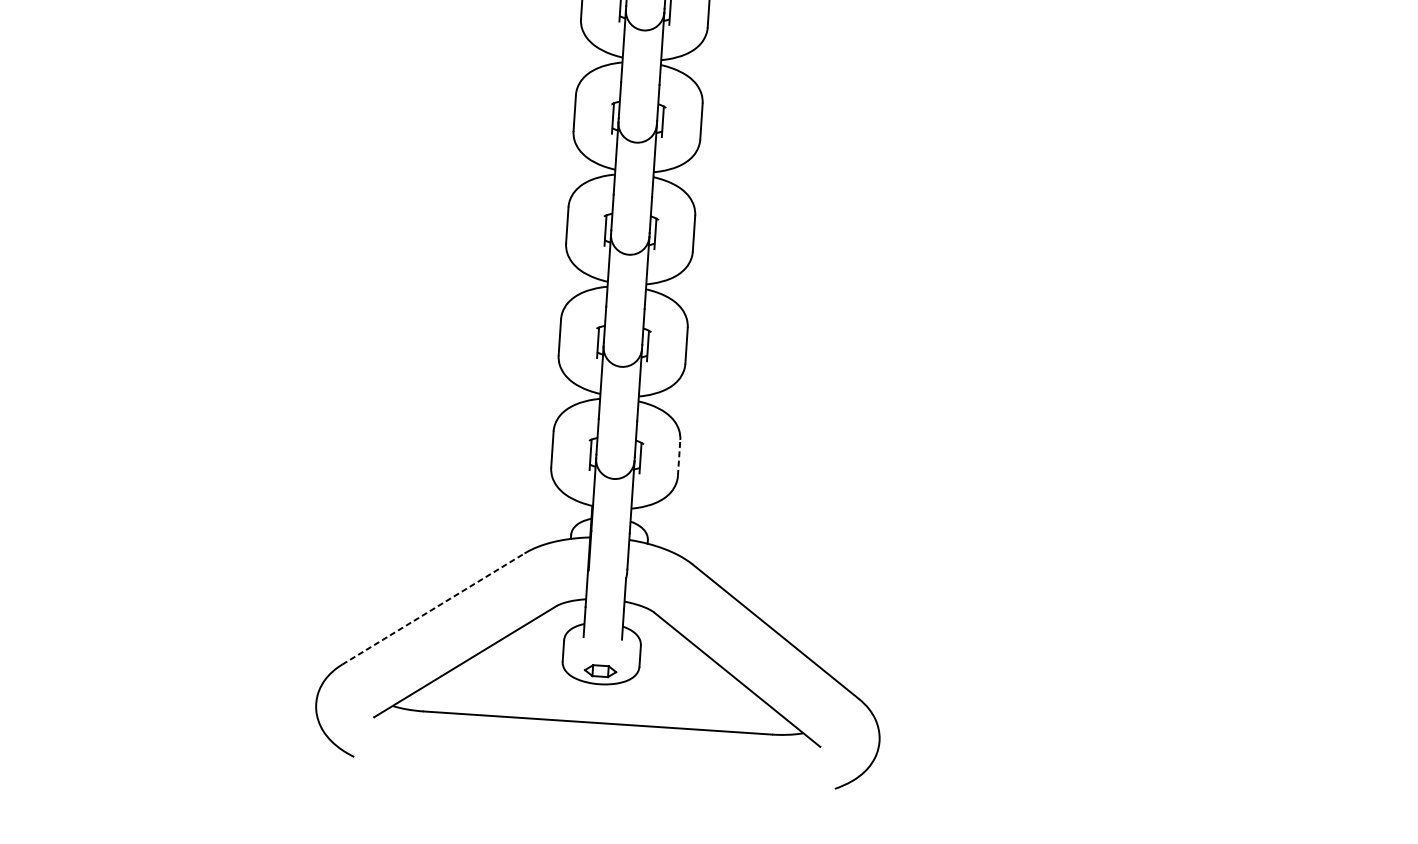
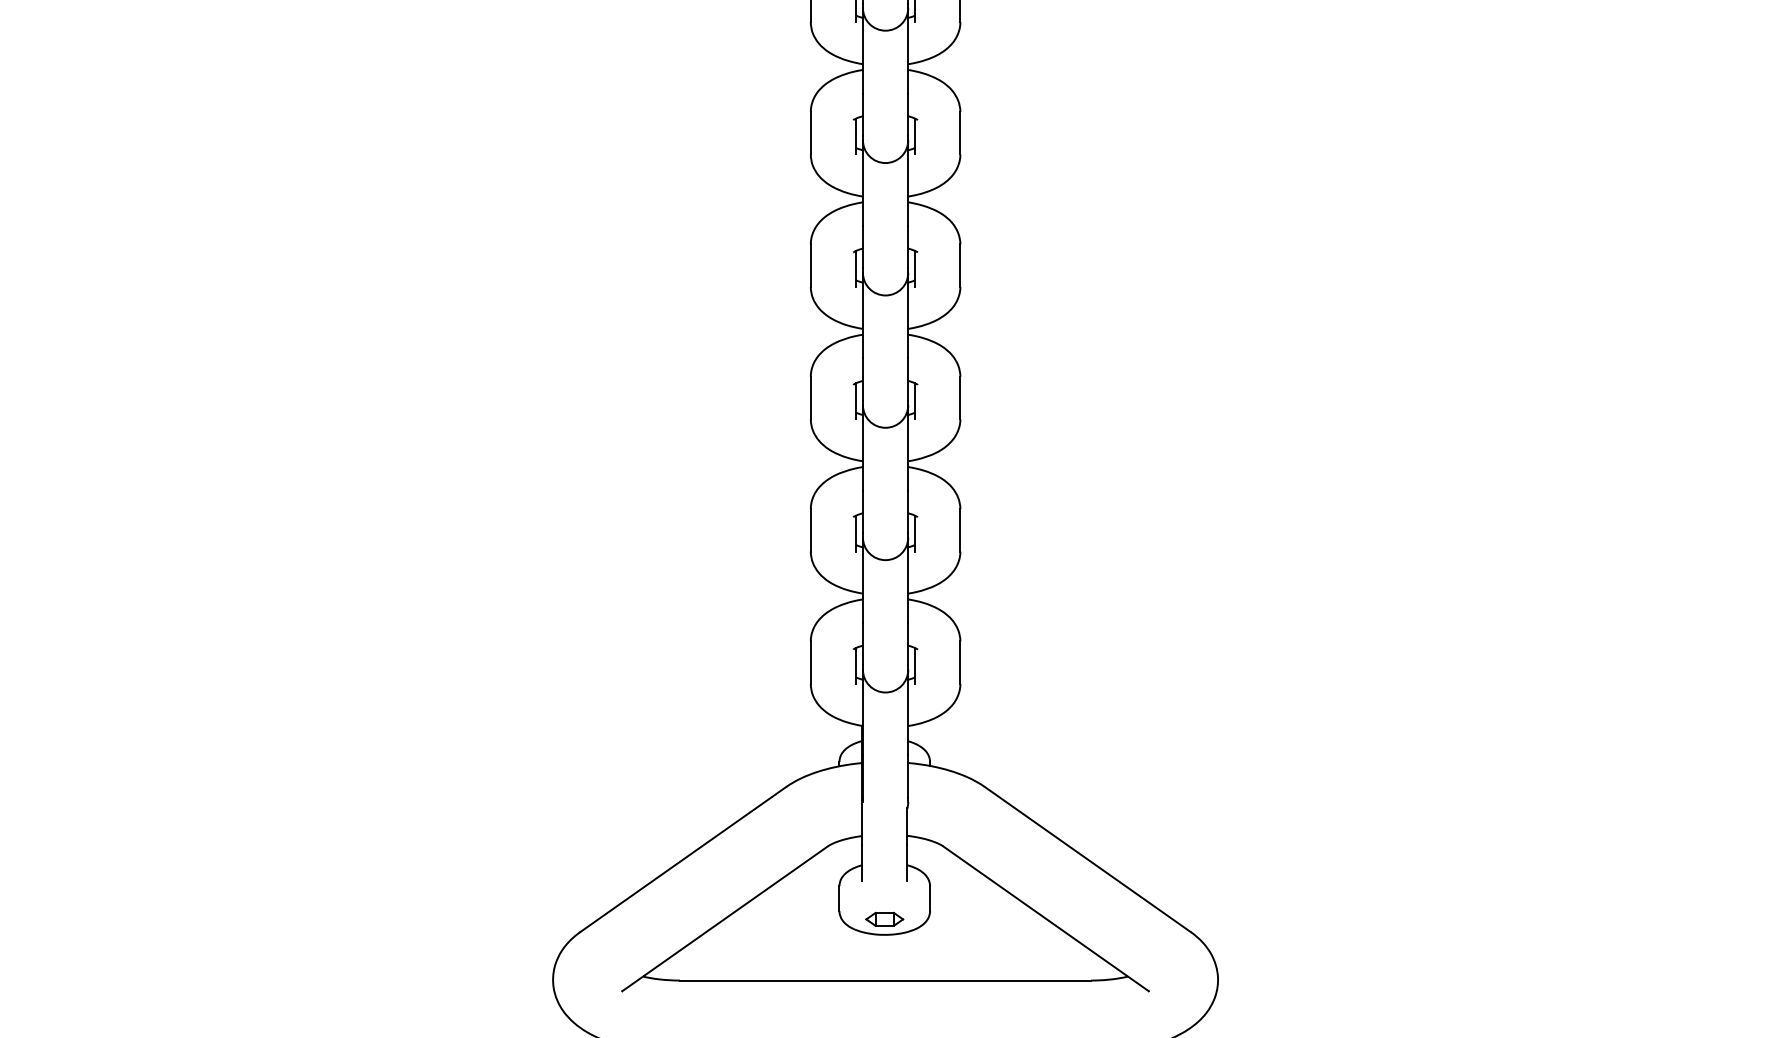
line: (679, 457) -> (960, 662), dashed -> solid
line: (433, 609) -> (683, 859), dashed -> solid

